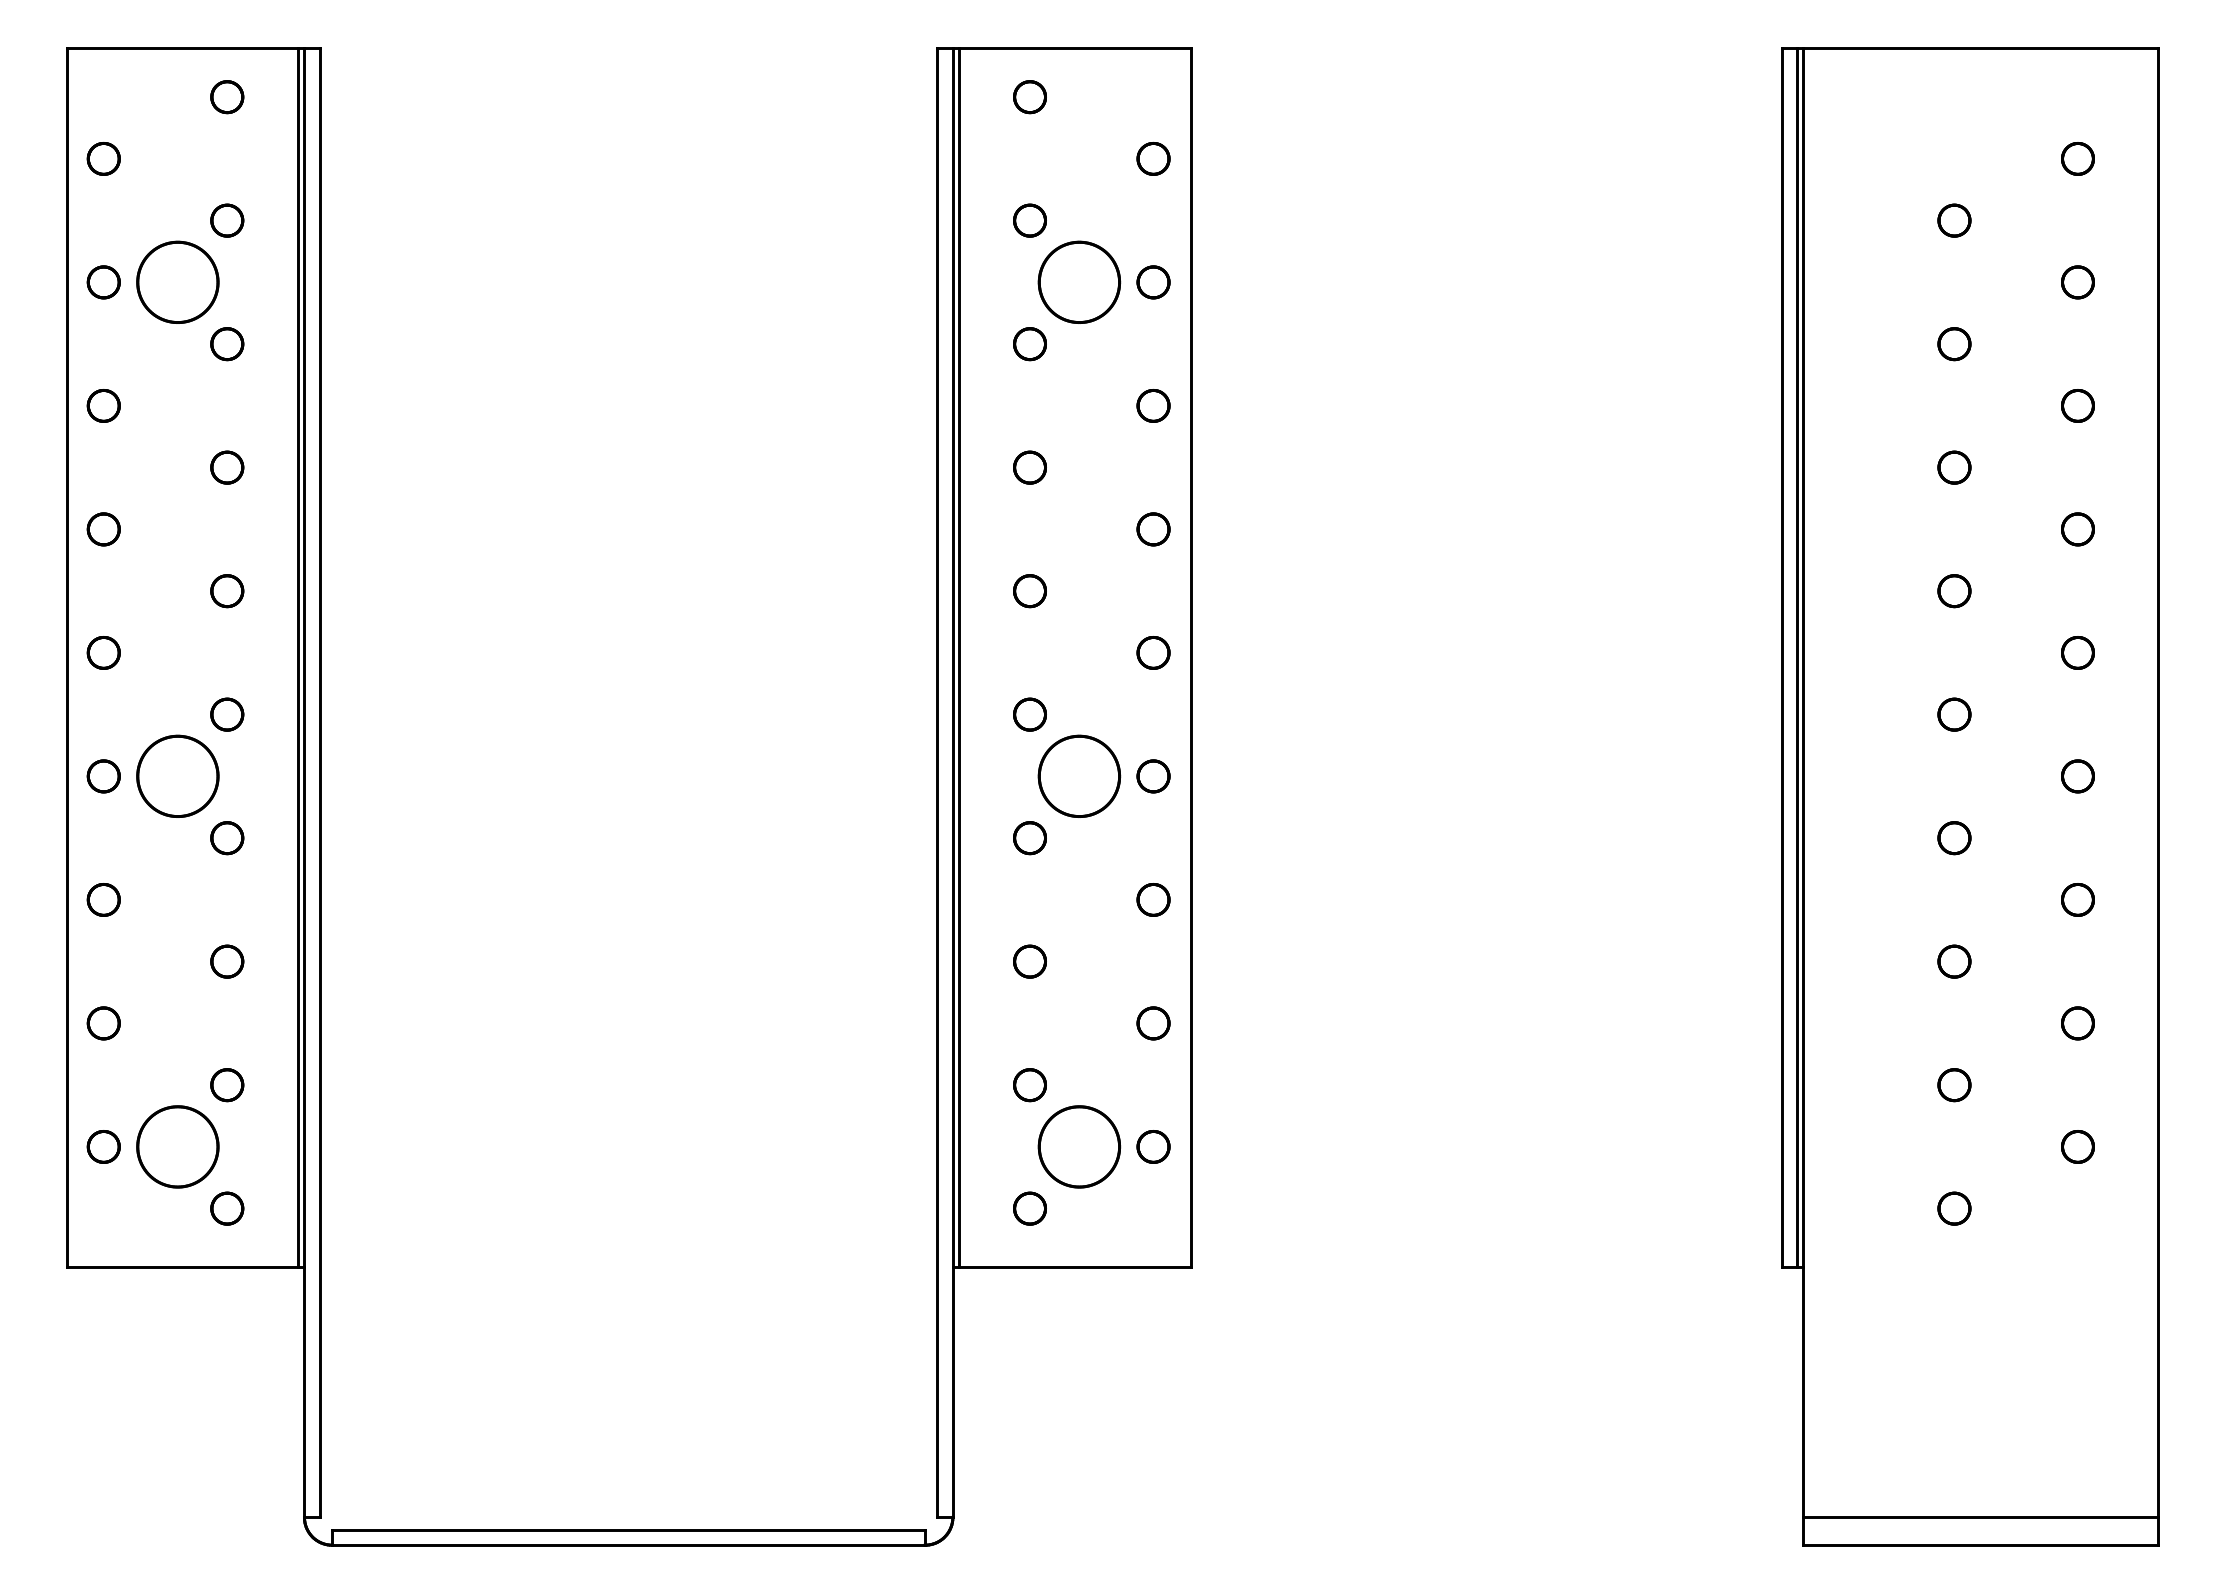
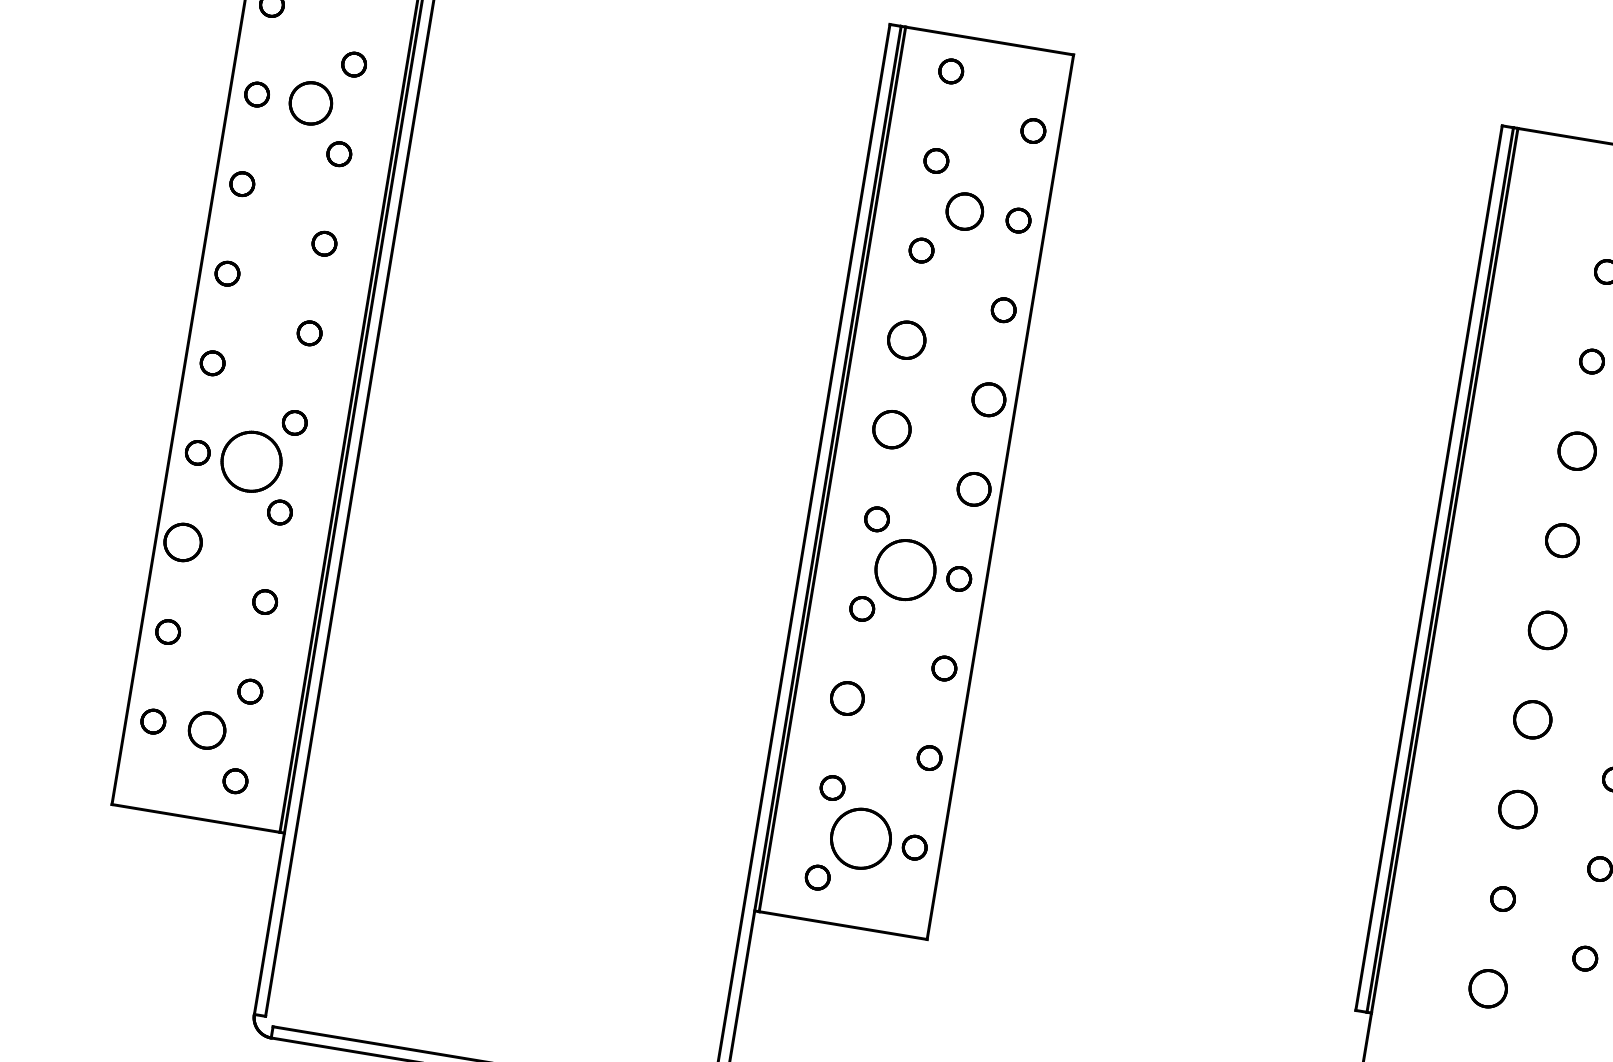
part: (177, 281) -> (310, 102), size x0.7
part: (1079, 281) -> (964, 211), size x0.6
part: (1029, 467) -> (906, 340), size x1.6
part: (1954, 467) -> (1577, 451), size x1.6
part: (1153, 529) -> (988, 399), size x1.4
part: (1029, 591) -> (891, 429), size x1.6
part: (1954, 591) -> (1562, 541), size x1.4
part: (1153, 652) -> (974, 489), size x1.4
part: (1954, 714) -> (1547, 630), size x1.6
part: (1954, 838) -> (1532, 720), size x1.6
part: (103, 899) -> (182, 542), size x1.6
part: (1029, 961) -> (847, 698), size x1.4
part: (1954, 961) -> (1517, 809), size x1.6
part: (177, 1146) -> (206, 730), size x0.6
part: (1954, 1208) -> (1488, 988), size x1.6

